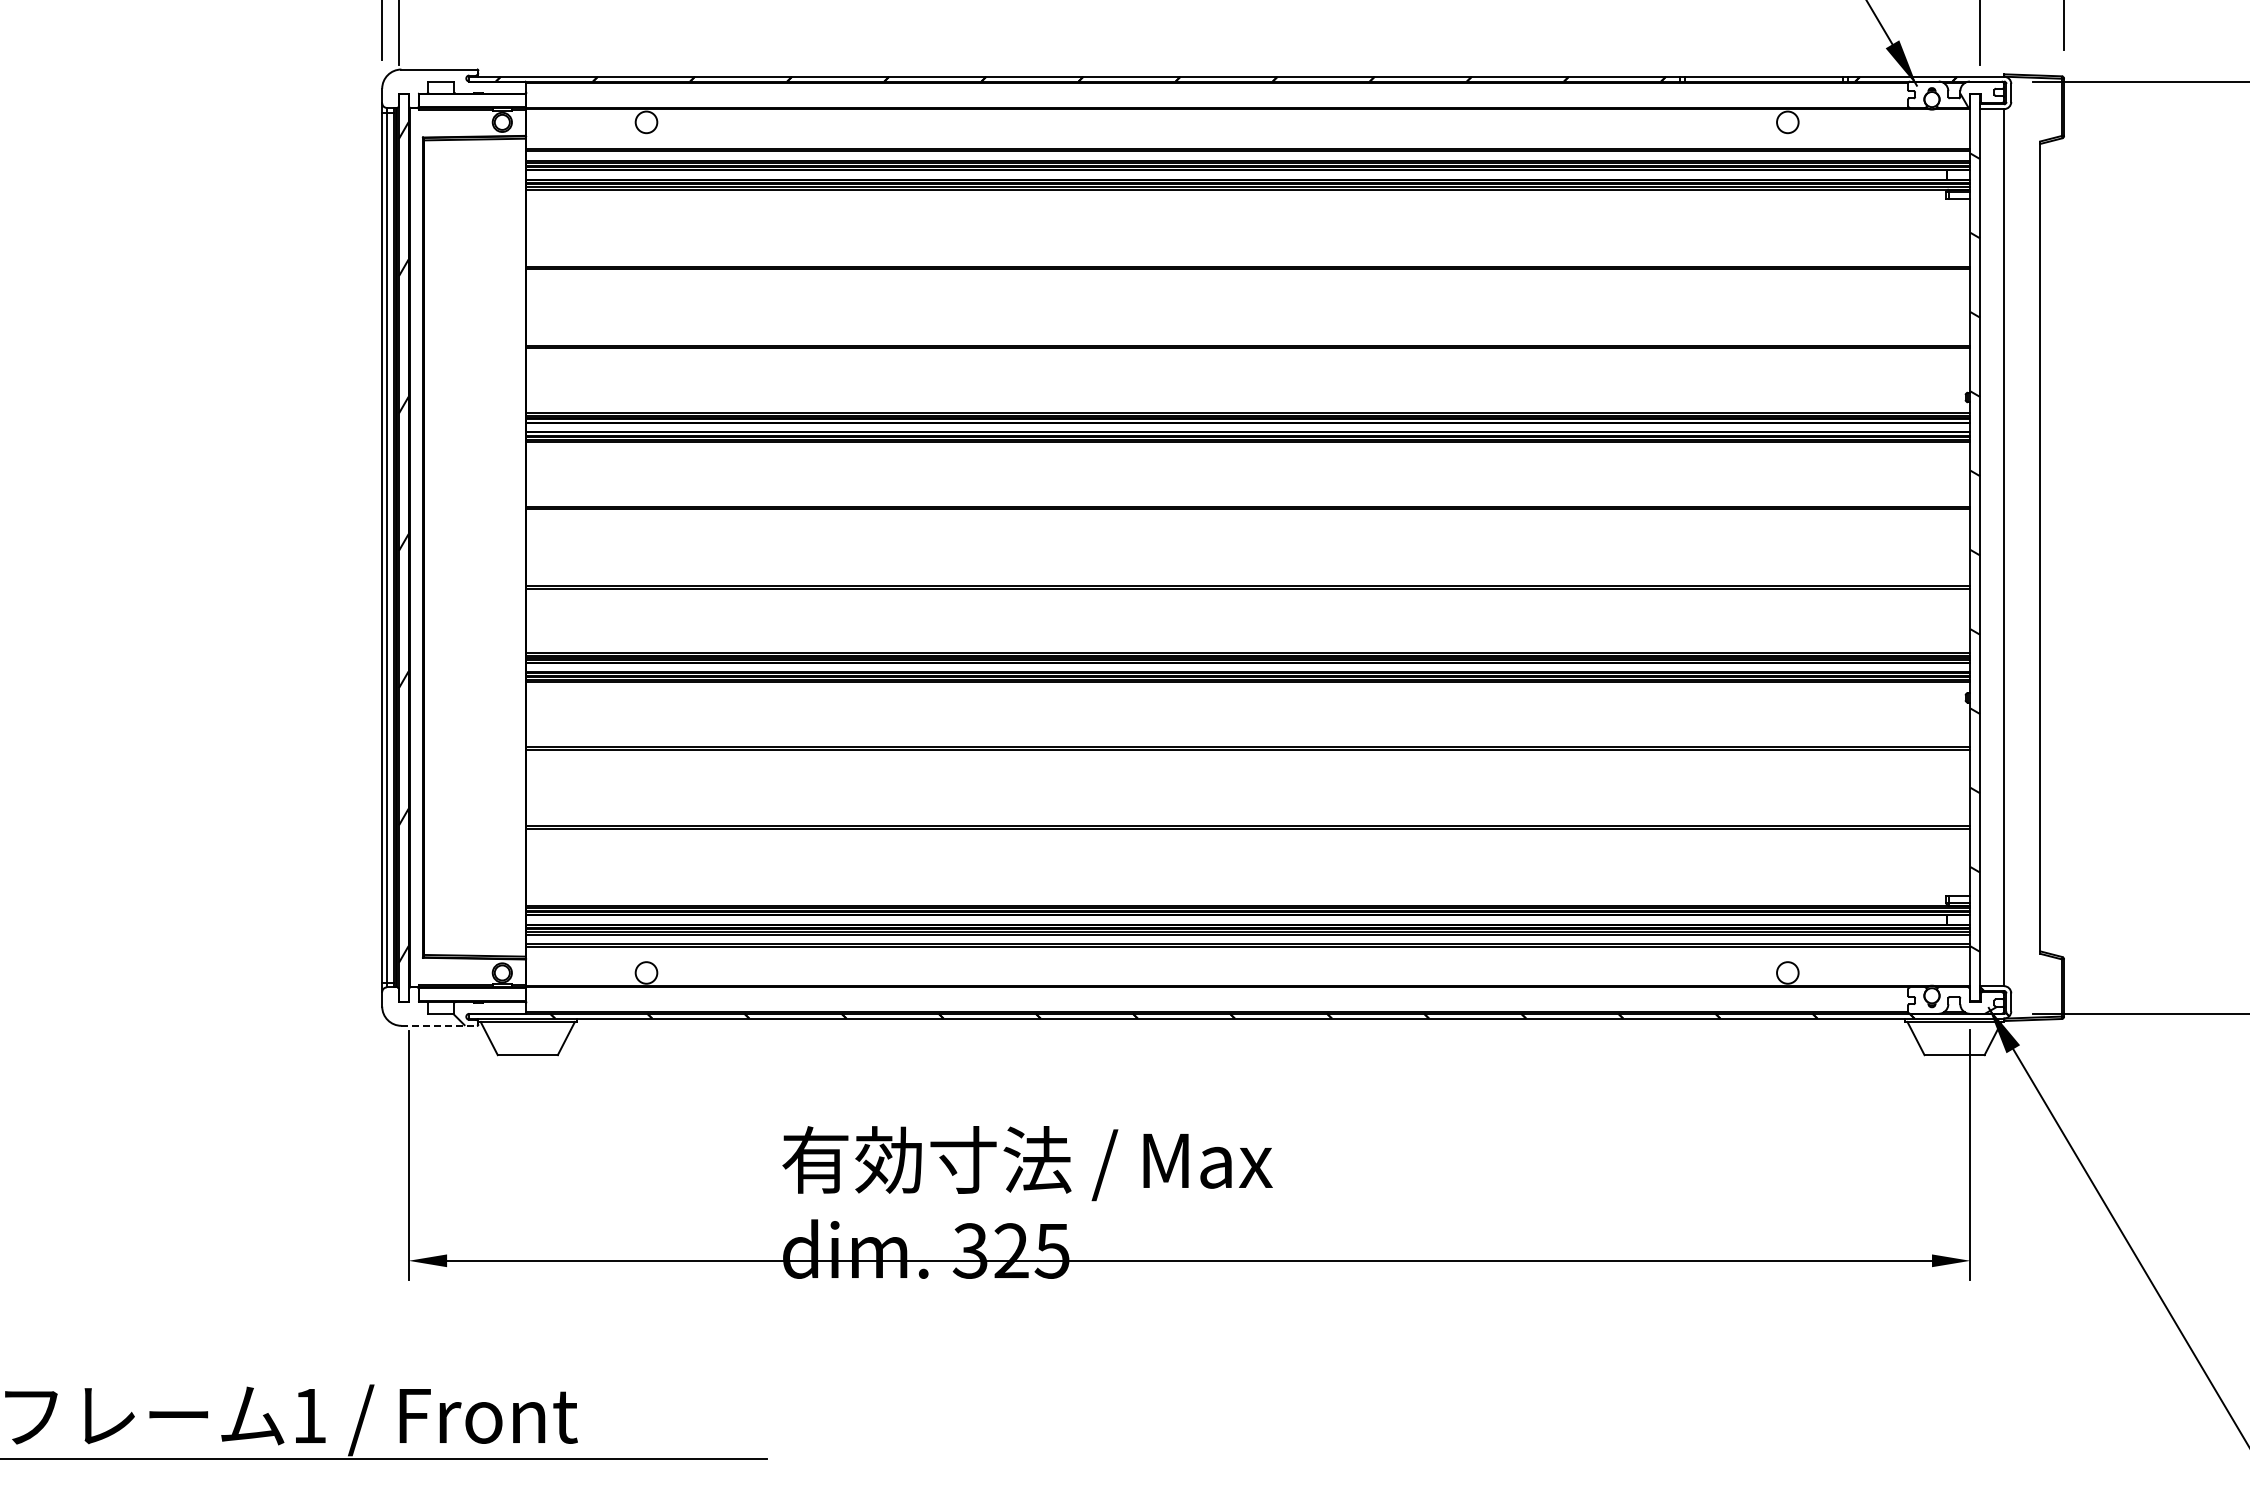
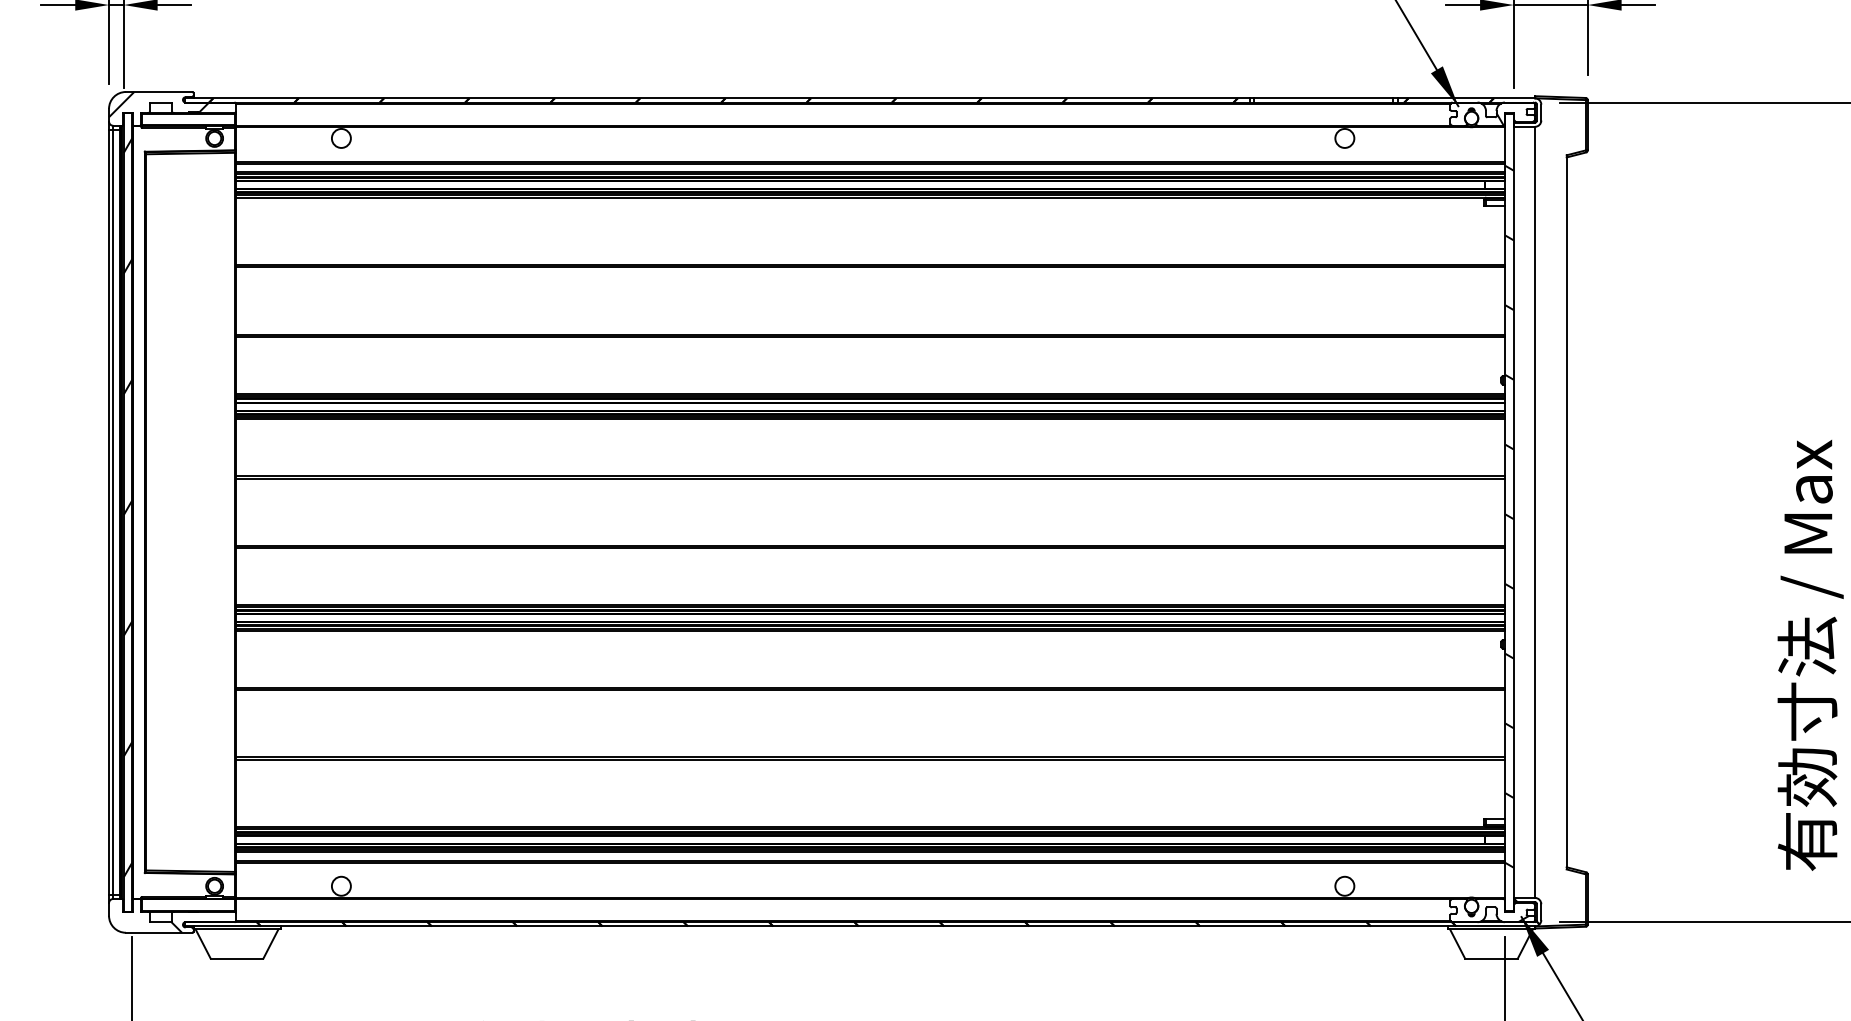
hatch: (439, 83) -> (159, 104), added
line: (439, 1025) -> (159, 932), dashed -> solid

